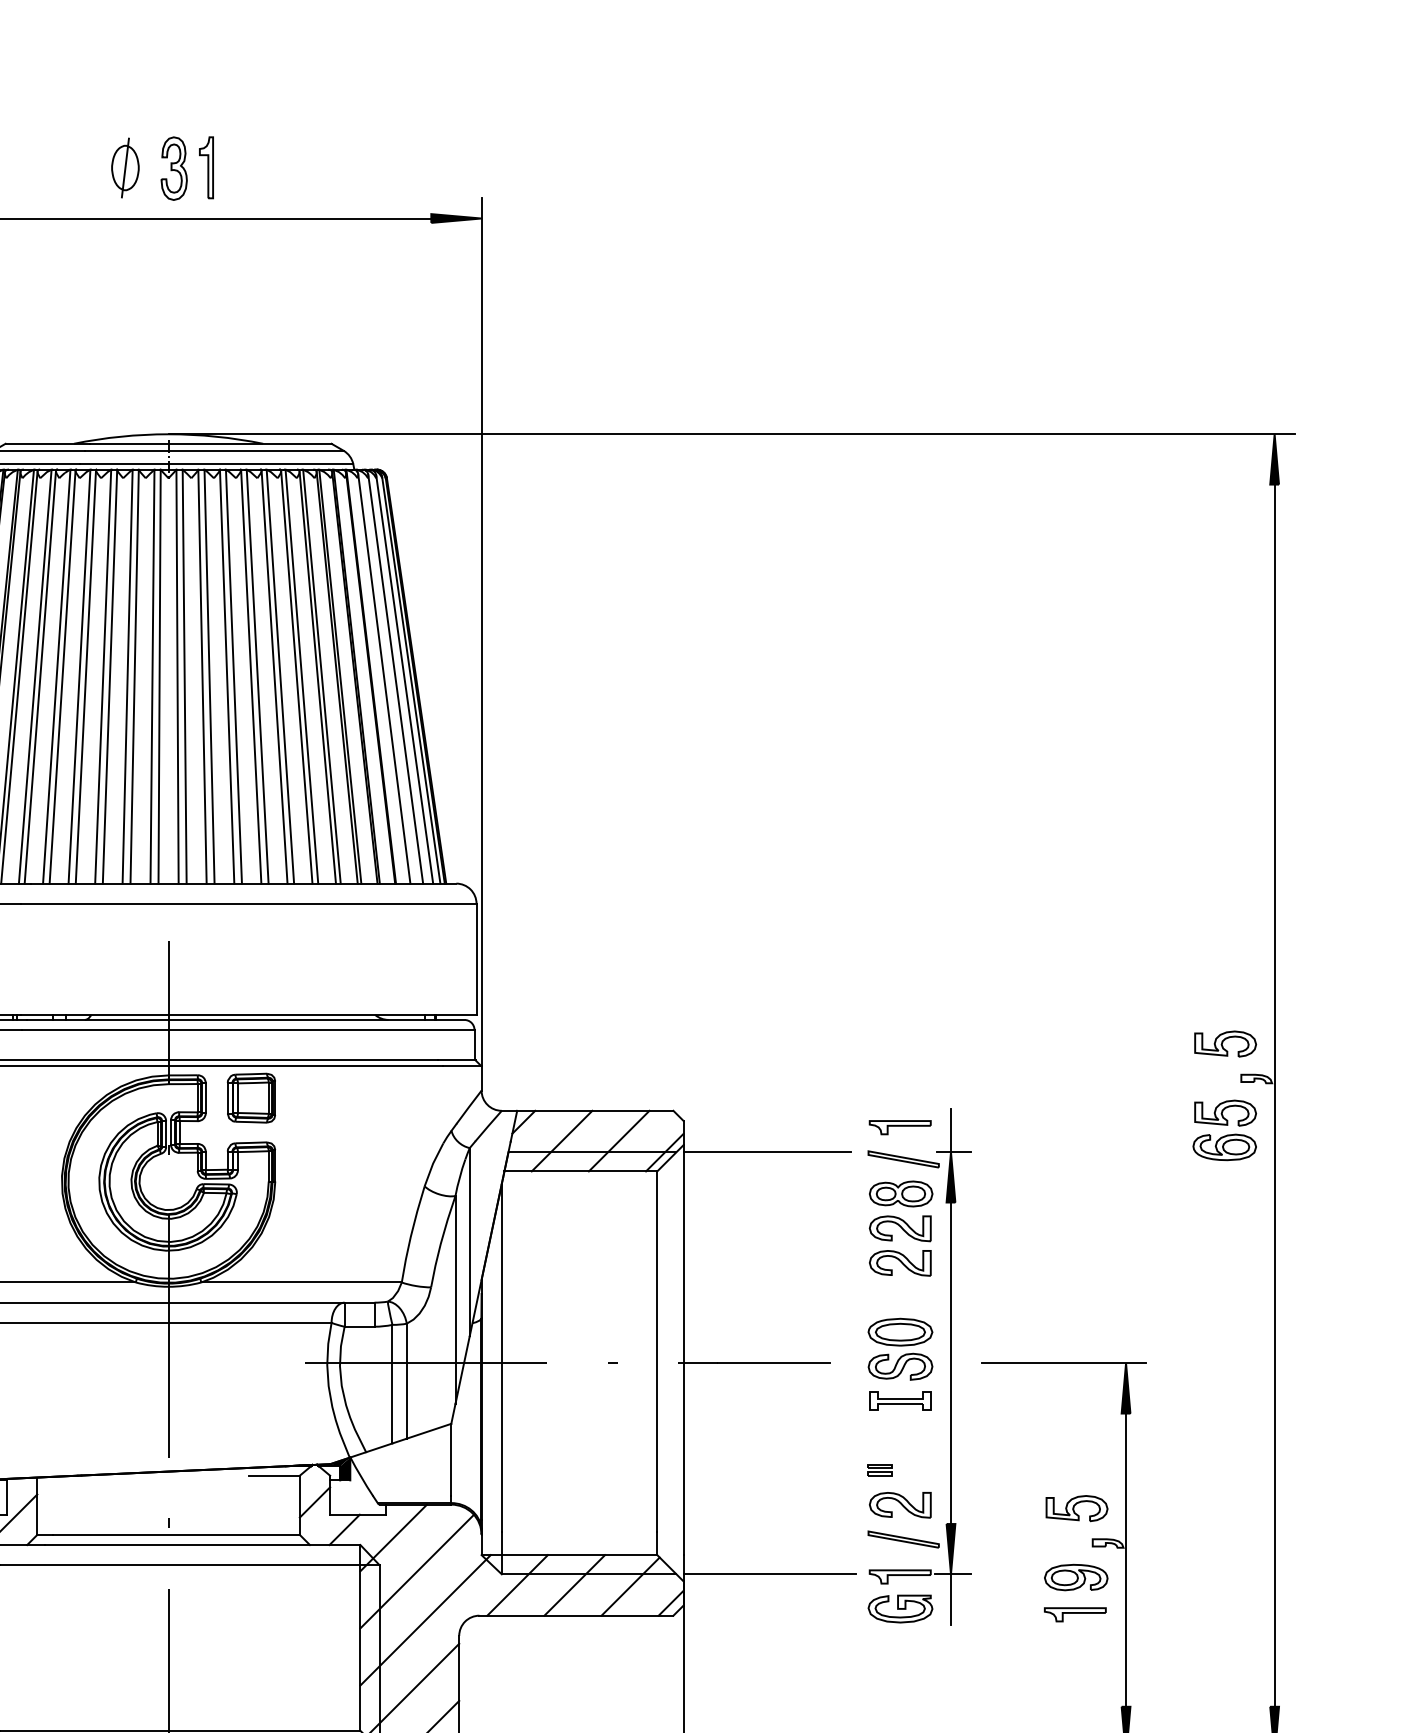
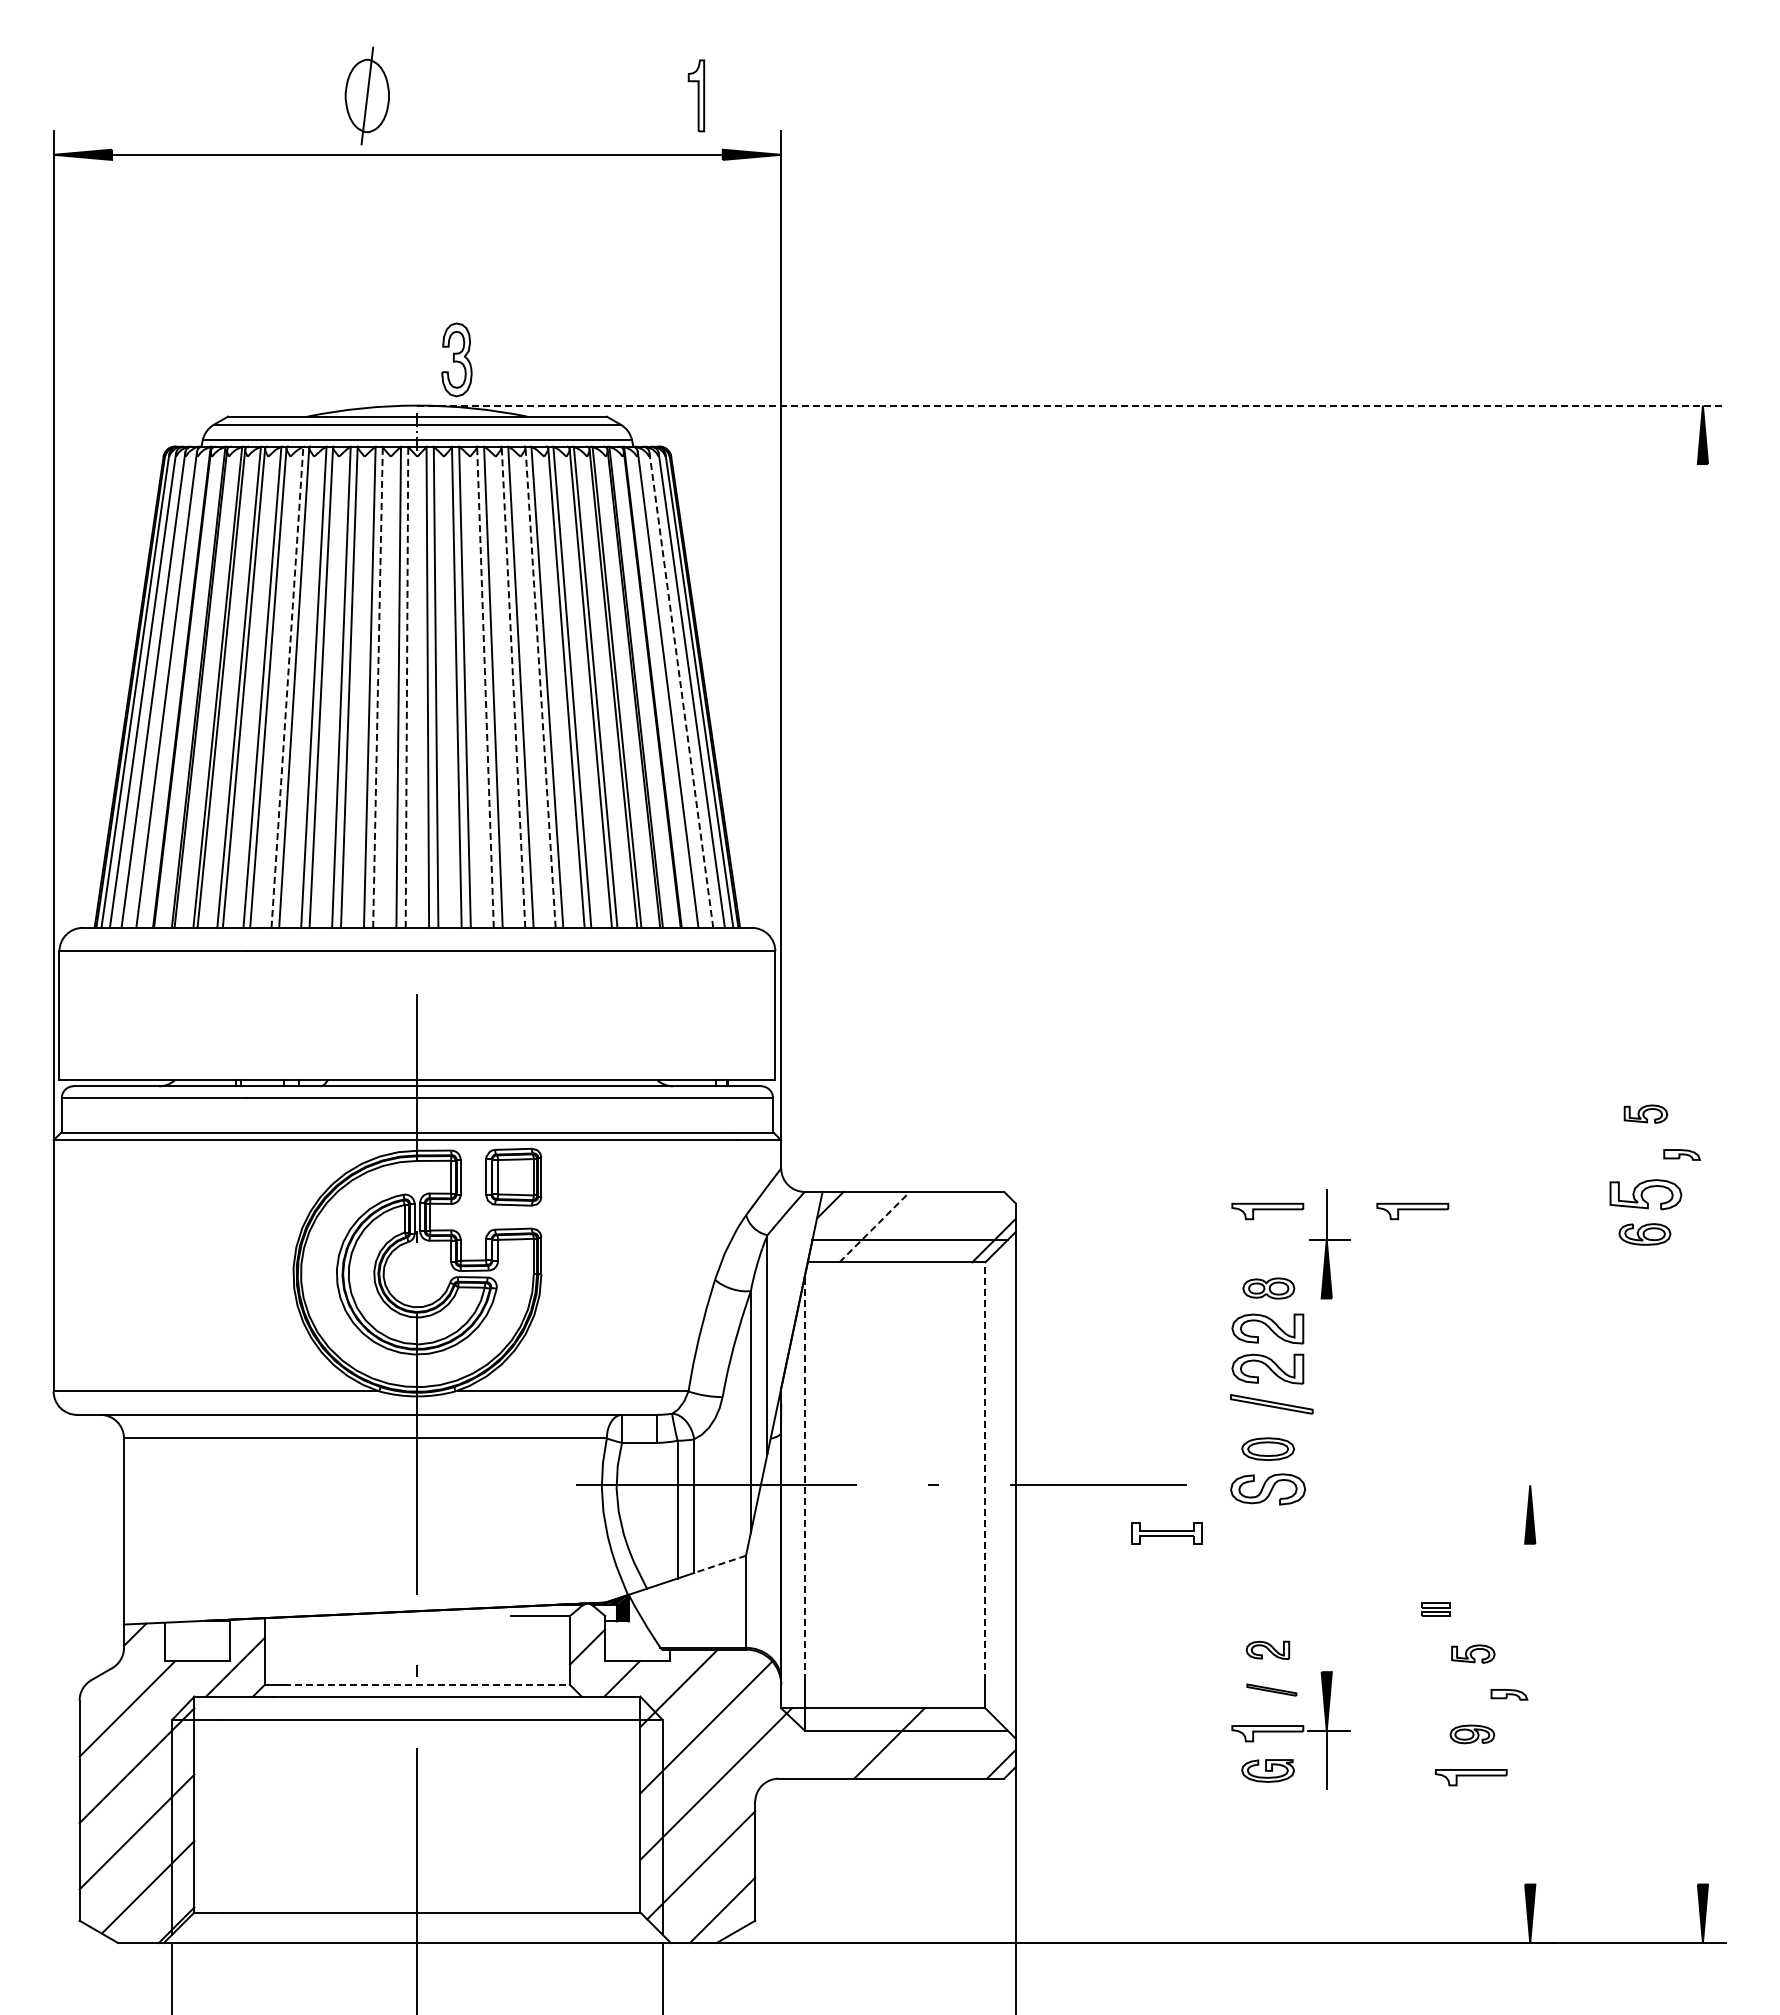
part: (206, 167) -> (696, 95), moved
part: (124, 168) -> (366, 96), size x1.4
part: (173, 168) -> (456, 359), moved
line: (732, 434) -> (1072, 405), solid -> dashed
line: (56, 675) -> (287, 686), solid -> dashed
line: (134, 676) -> (377, 687), solid -> dashed
line: (159, 676) -> (406, 687), solid -> dashed
line: (227, 676) -> (485, 687), solid -> dashed
line: (251, 676) -> (513, 687), solid -> dashed
line: (274, 676) -> (540, 687), solid -> dashed
line: (395, 679) -> (681, 690), solid -> dashed
part: (1225, 1043) -> (1645, 1113), size x0.6
line: (1274, 1095) -> (1702, 1174), removed
part: (1024, 1127) -> (1412, 1211), added
line: (618, 1140) -> (940, 1226), removed
line: (561, 1141) -> (874, 1227), solid -> dashed
part: (1224, 1147) -> (1644, 1234), size x0.7
line: (766, 1152) -> (1112, 1240), removed
part: (903, 1159) -> (1271, 1404), moved
part: (900, 1193) -> (1268, 1288), size x0.7
part: (900, 1331) -> (1268, 1448), size x0.7
line: (657, 1351) -> (985, 1471), solid -> dashed
line: (501, 1358) -> (804, 1479), solid -> dashed
line: (950, 1363) -> (1326, 1485), removed
line: (1063, 1363) -> (1457, 1485), removed
part: (899, 1401) -> (1166, 1533), moved
line: (428, 1431) -> (719, 1564), solid -> dashed
part: (879, 1470) -> (1435, 1609), moved
part: (899, 1505) -> (1267, 1650), size x0.6
part: (1077, 1507) -> (1473, 1653), size x0.6
line: (177, 1534) -> (427, 1684), solid -> dashed
part: (903, 1538) -> (1271, 1689), size x0.6
line: (1126, 1559) -> (1530, 1713), removed
line: (769, 1574) -> (1115, 1730), removed
part: (1076, 1577) -> (1472, 1734), size x0.6
line: (517, 1585) -> (822, 1743), removed
line: (630, 1586) -> (954, 1744), removed
part: (899, 1608) -> (1267, 1770), size x0.7

